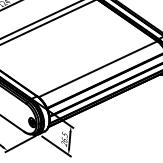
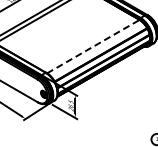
line: (98, 69) -> (93, 46), solid -> dashed

